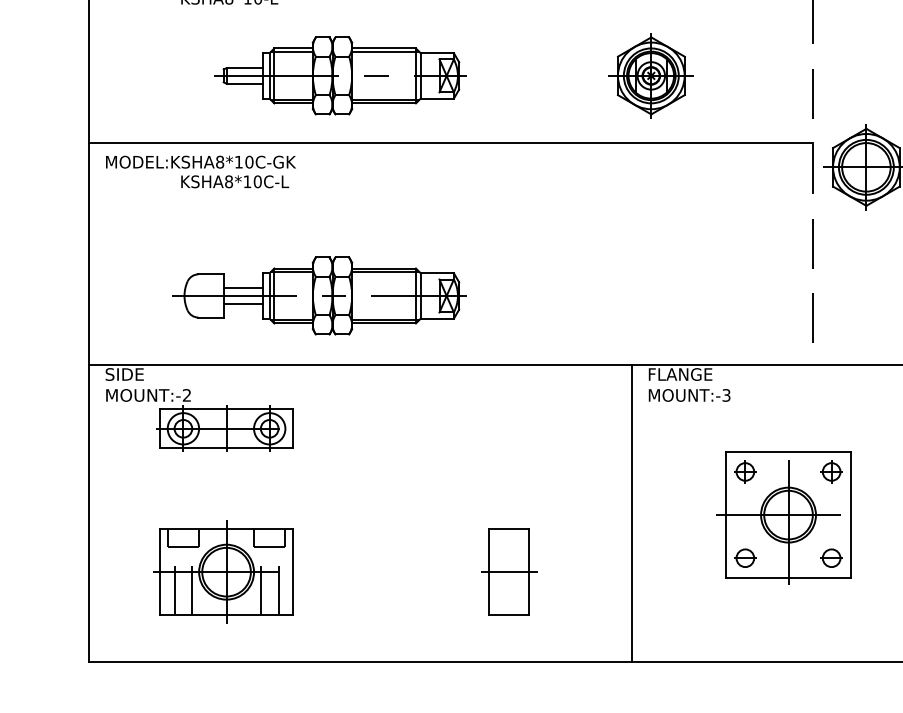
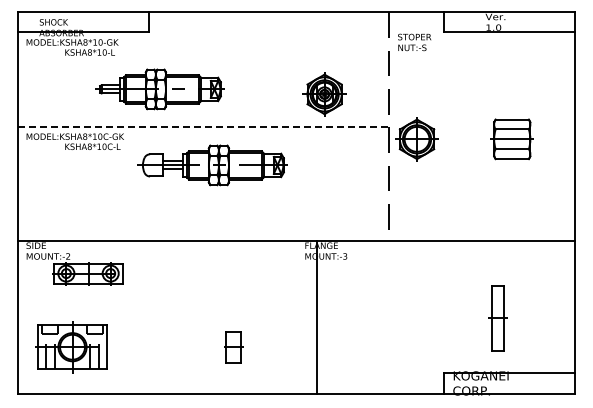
part: (339, 76) -> (159, 89), moved
part: (651, 76) -> (324, 94), moved
line: (450, 142) -> (203, 126), solid -> dashed
part: (319, 296) -> (212, 165), moved
line: (631, 514) -> (316, 317), moved
part: (783, 518) -> (374, 319), removed
part: (508, 570) -> (233, 346), size x0.7
part: (224, 572) -> (71, 347), moved

